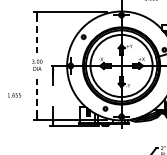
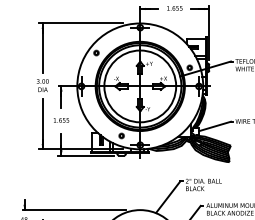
line: (37, 35) -> (42, 51), dashed -> solid
text: (14, 95) -> (61, 120), moved
line: (37, 96) -> (42, 121), dashed -> solid

